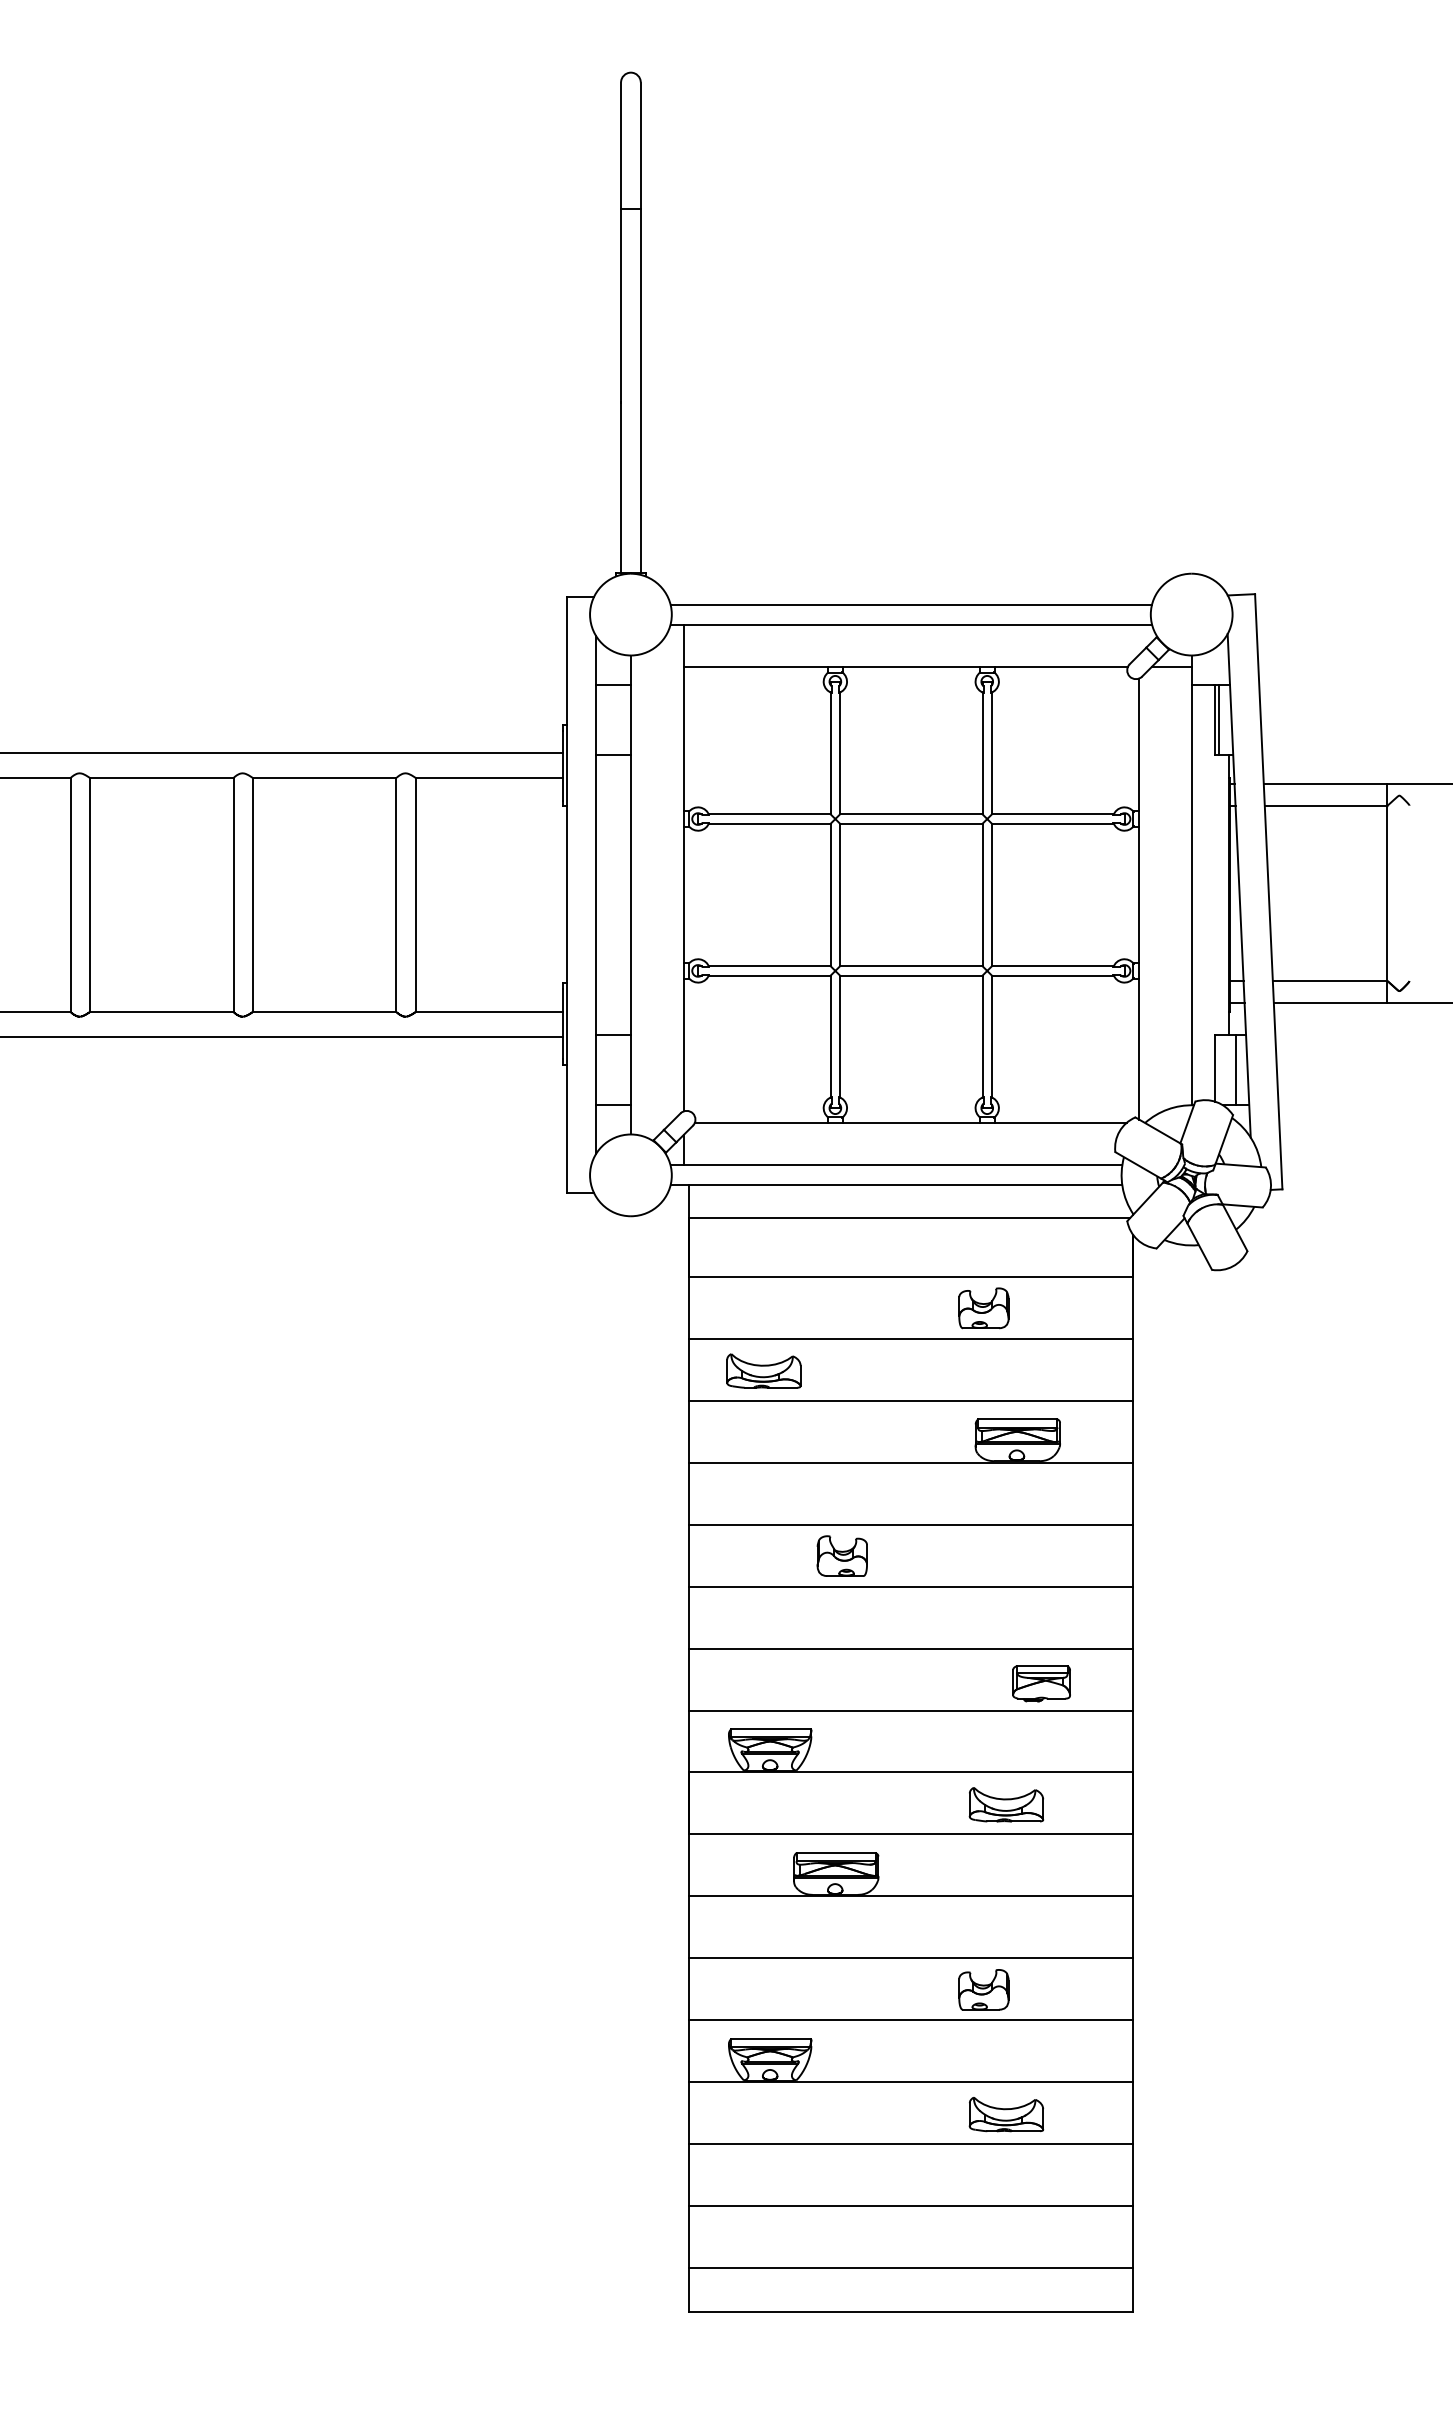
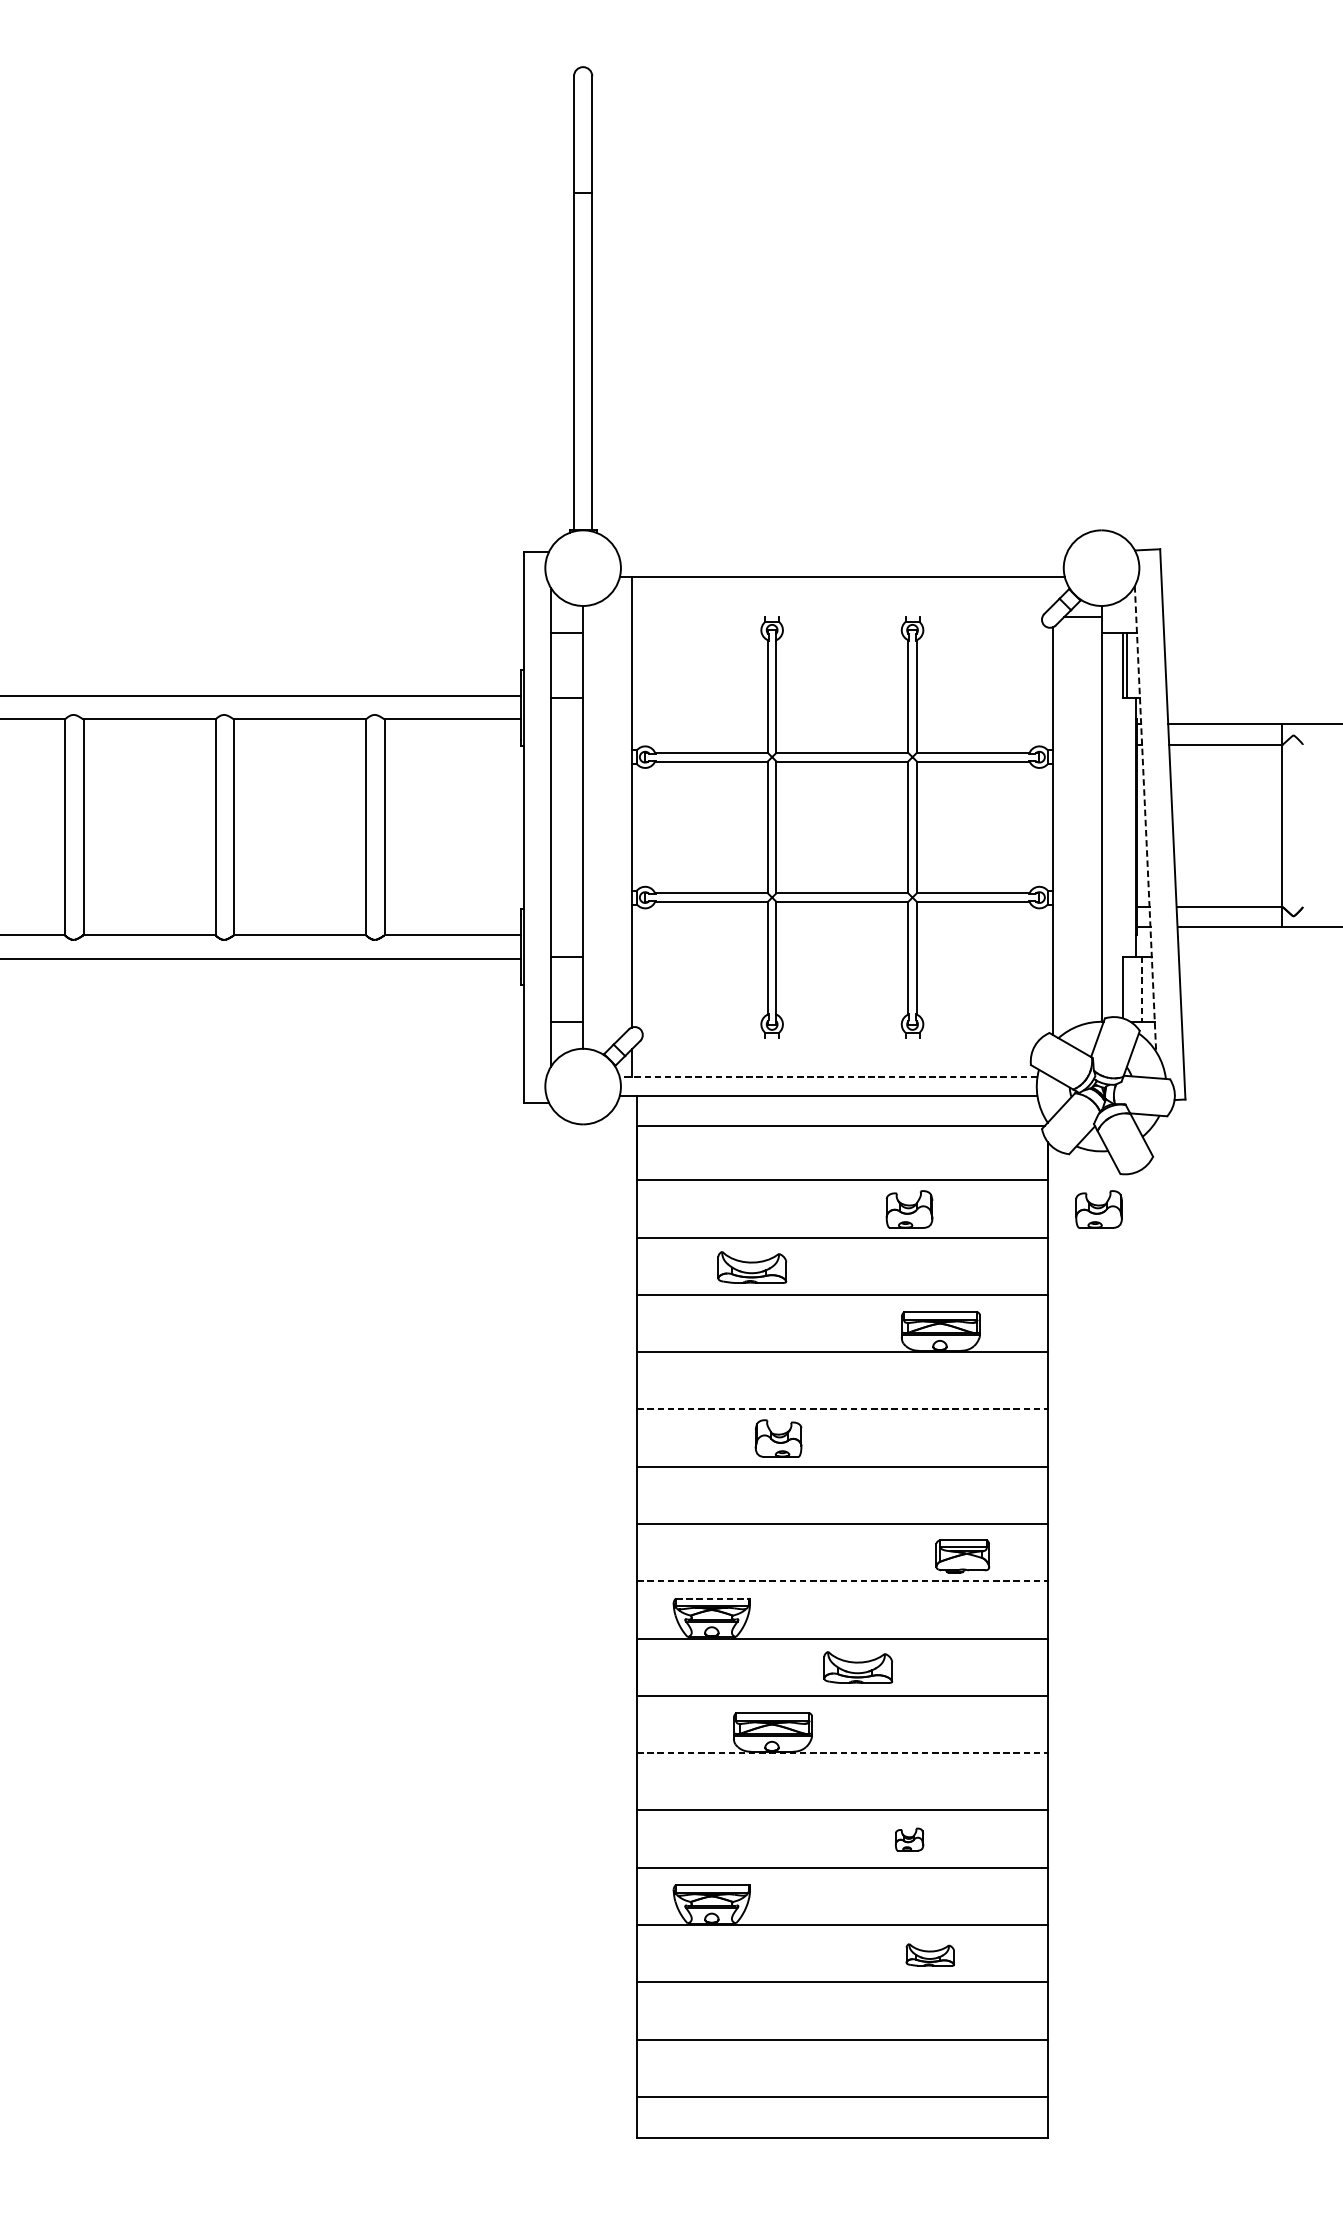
line: (911, 604) -> (842, 558), removed
line: (905, 667) -> (836, 617), removed
line: (1239, 886) -> (1145, 819), solid -> dashed
line: (1235, 1070) -> (1142, 989), solid -> dashed
line: (910, 1122) -> (841, 1037), removed
line: (896, 1165) -> (828, 1077), solid -> dashed
part: (1188, 1308) -> (1098, 1209), added
part: (763, 1370) -> (751, 1266), moved
line: (911, 1524) -> (842, 1409), solid -> dashed
line: (911, 1710) -> (842, 1581), solid -> dashed
line: (771, 1729) -> (713, 1598), solid -> dashed
part: (1006, 1804) -> (858, 1667), moved
line: (911, 1896) -> (842, 1753), solid -> dashed
part: (983, 1989) -> (909, 1839), size x0.6
part: (1006, 2114) -> (930, 1954), size x0.7

